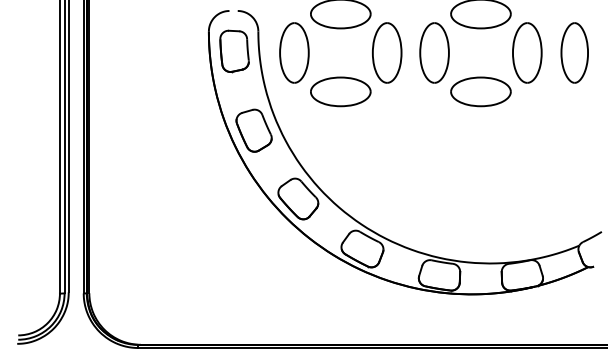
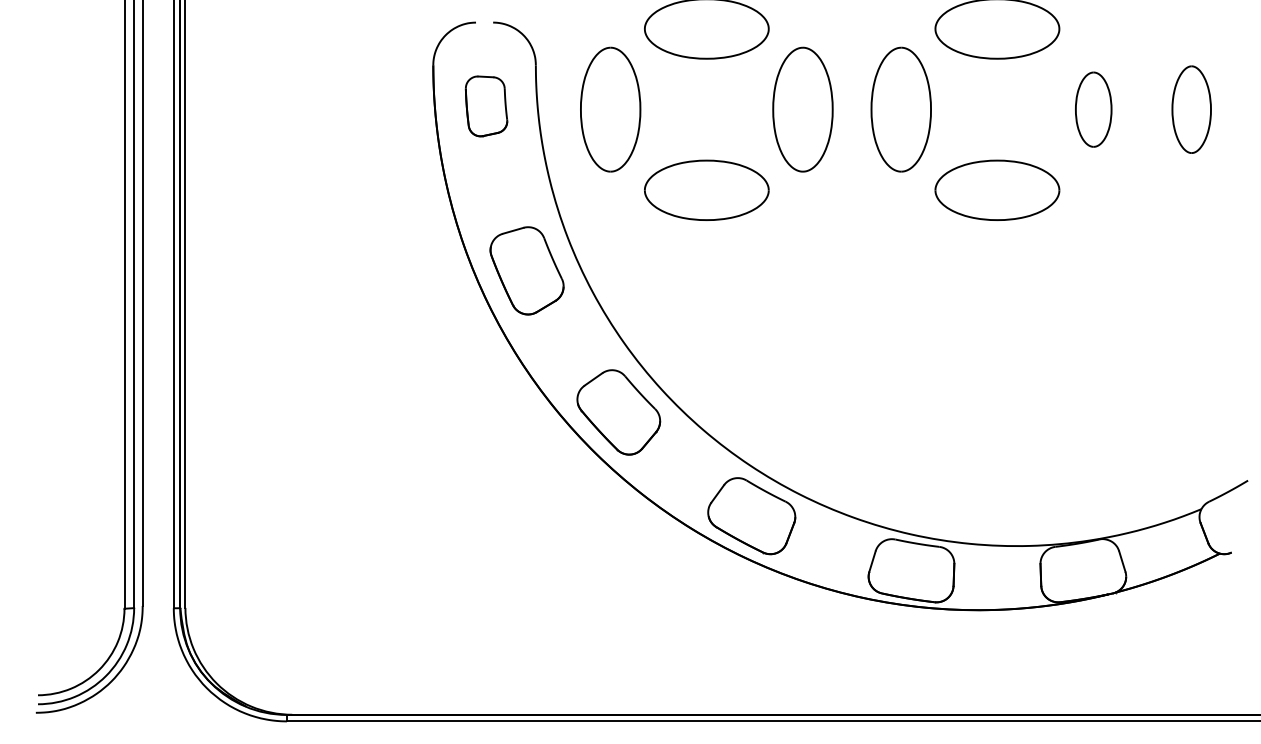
part: (234, 51) -> (486, 106), size x0.7
part: (527, 52) -> (1093, 108), size x0.6
part: (574, 52) -> (1191, 108), size x0.7

